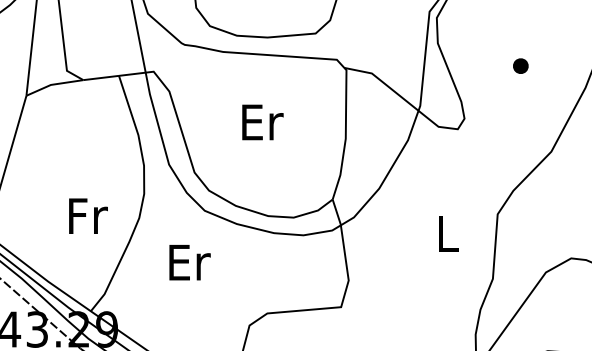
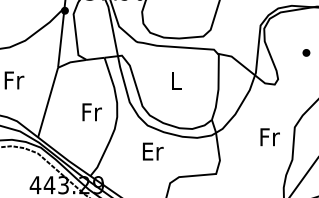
text: (262, 123) -> (176, 81), Er -> L
text: (87, 216) -> (91, 112), moved
text: (447, 234) -> (269, 137), L -> Fr
text: (190, 262) -> (153, 151), moved

